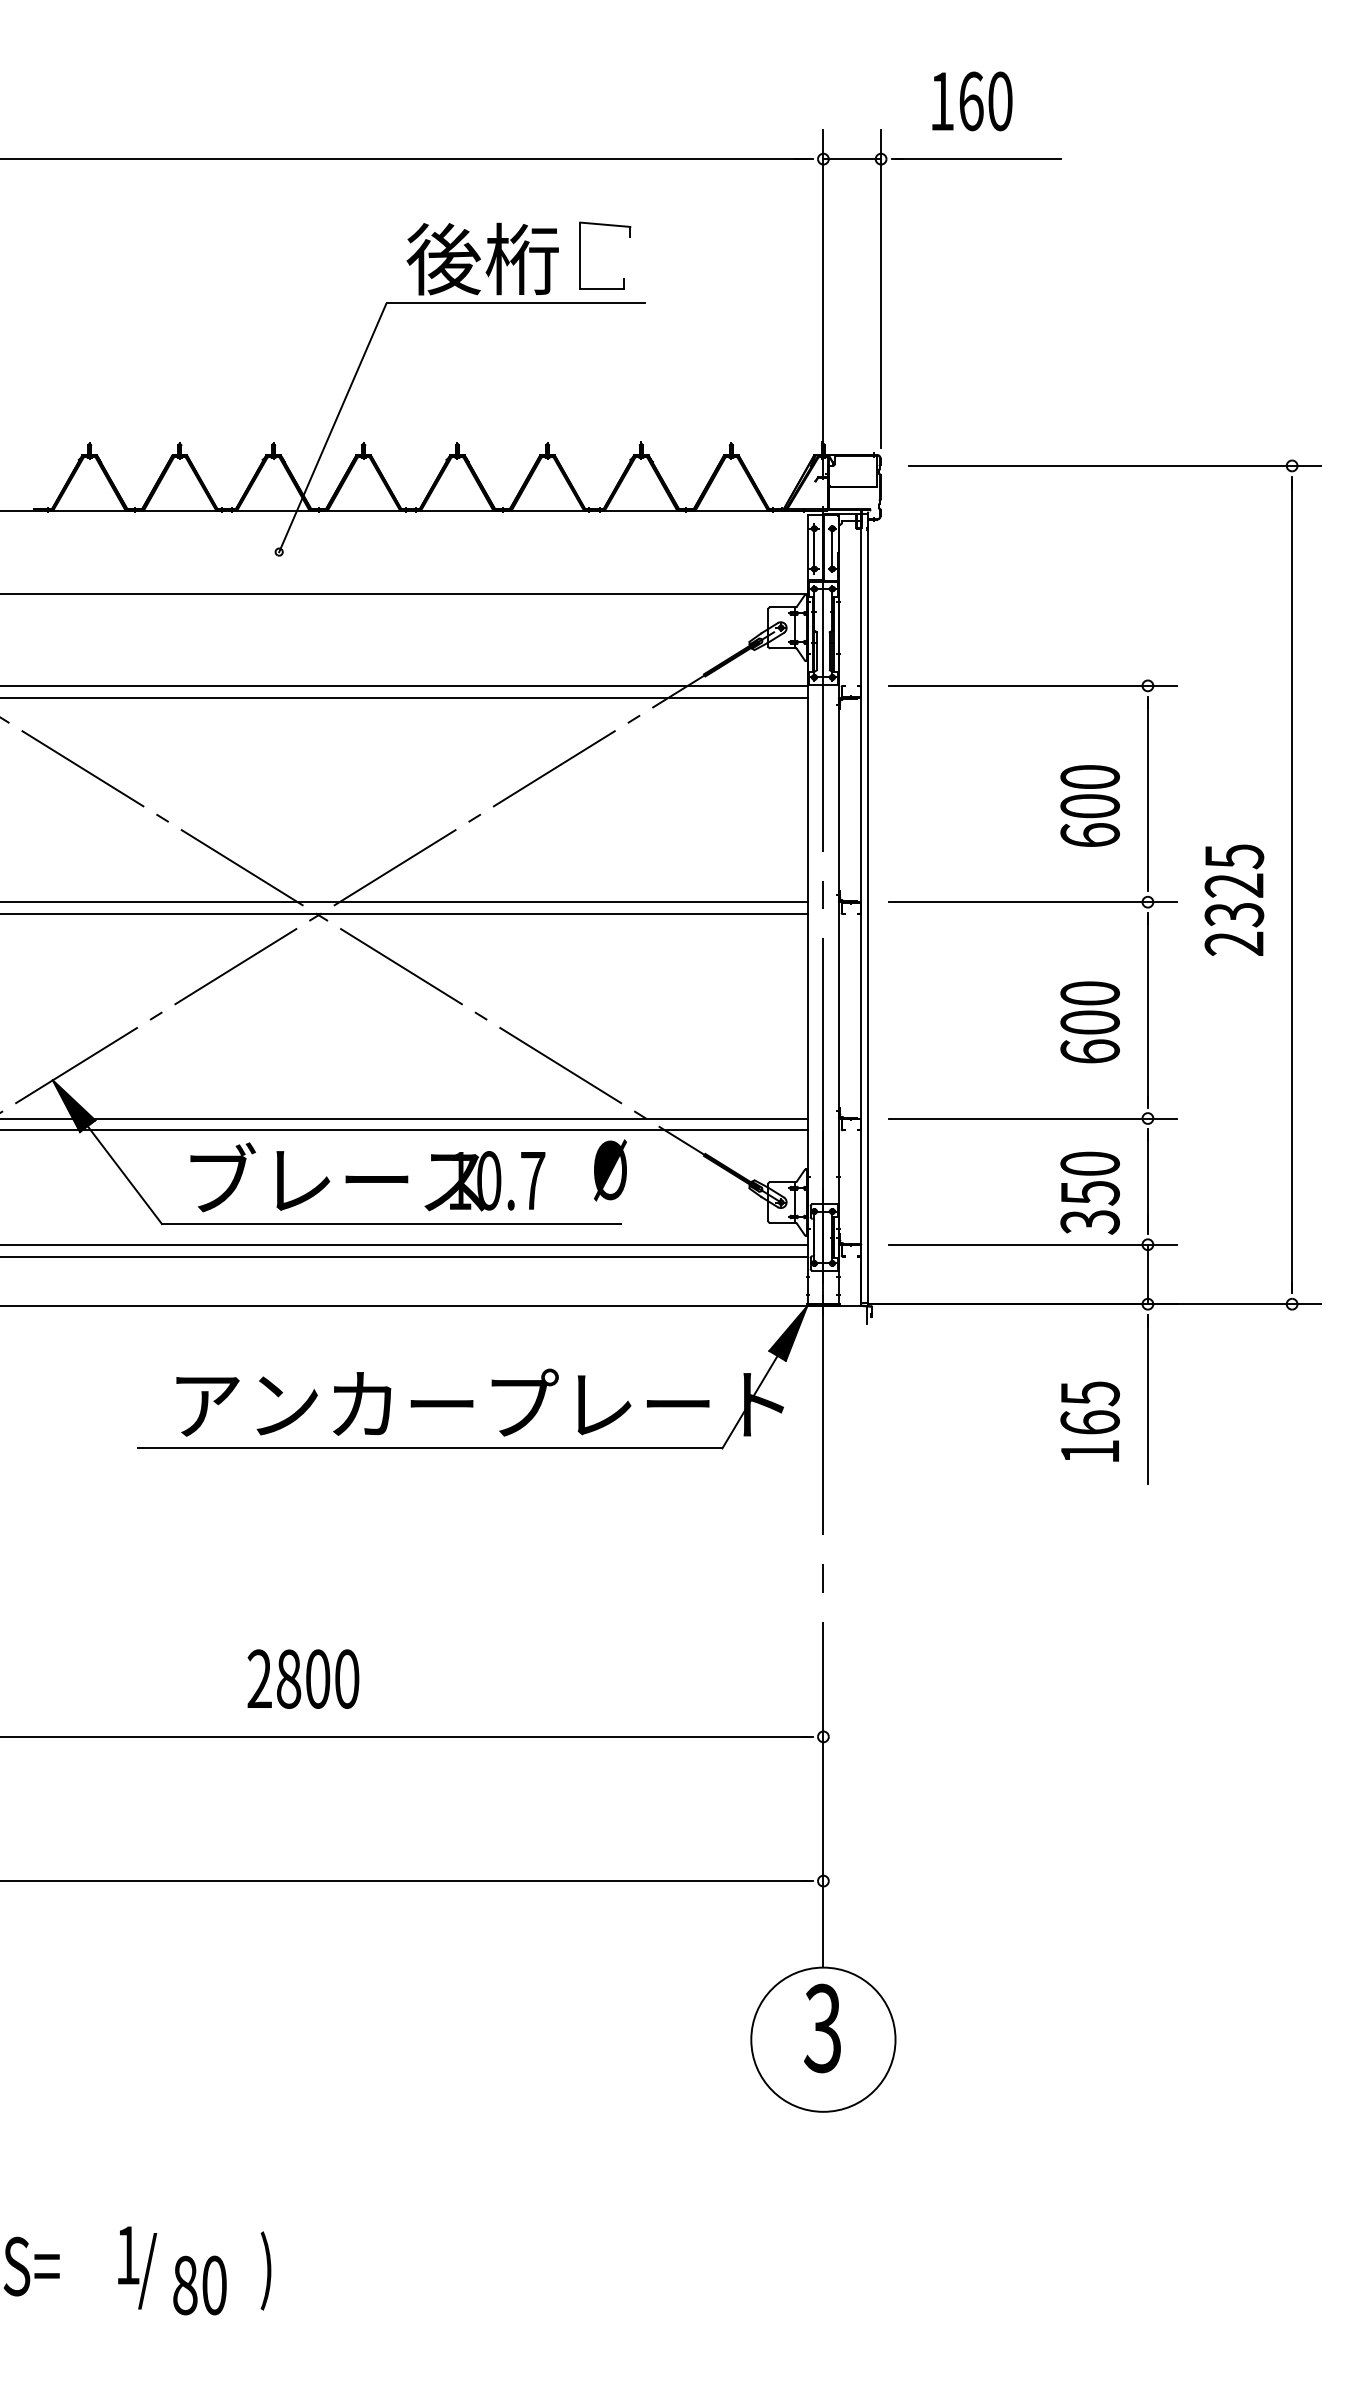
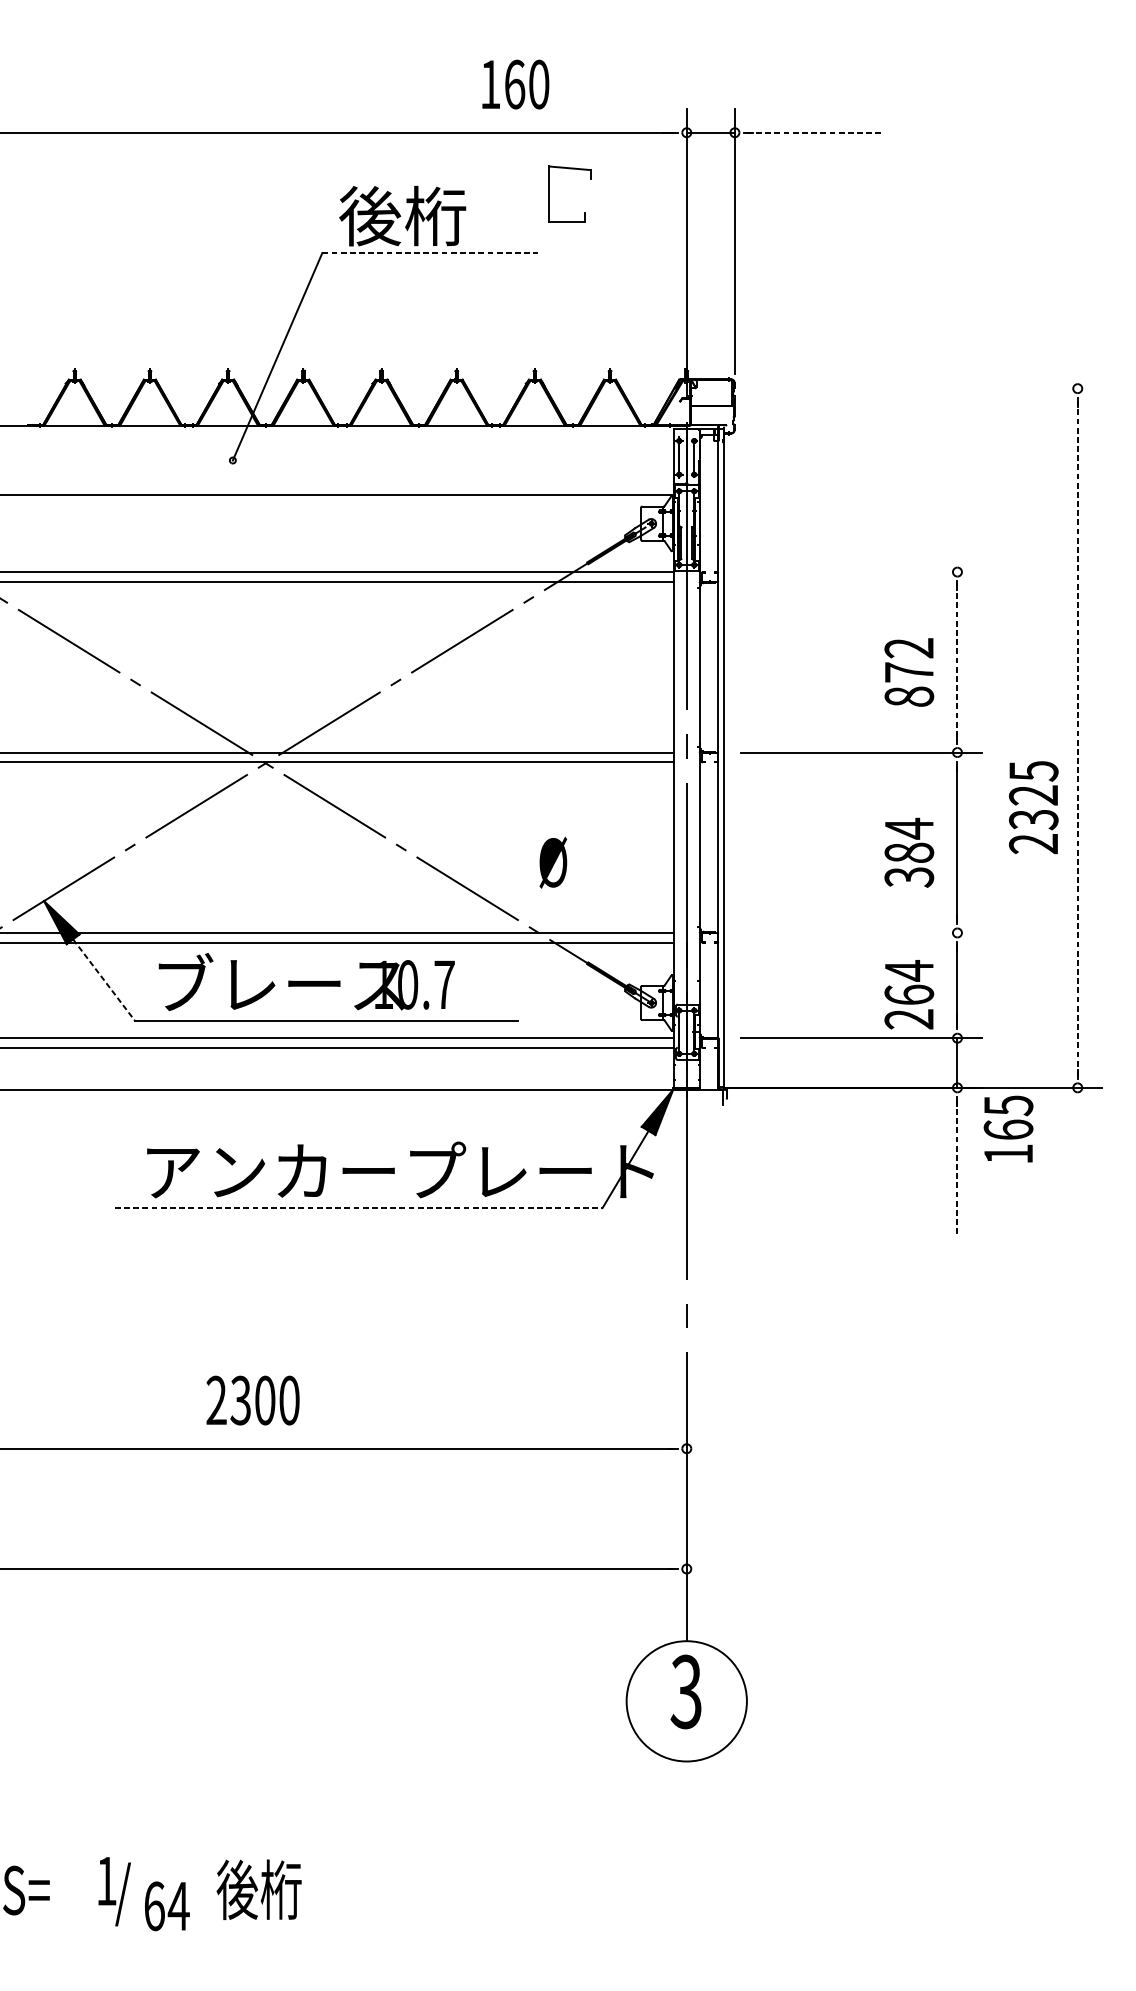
text: (972, 101) -> (515, 84), moved
line: (978, 159) -> (816, 133), solid -> dashed
part: (580, 255) -> (549, 193), moved
line: (516, 303) -> (430, 253), solid -> dashed
line: (1114, 465) -> (929, 388), removed
line: (1032, 685) -> (861, 571), removed
line: (1147, 794) -> (957, 662), solid -> dashed
text: (1089, 806) -> (908, 672), 600 -> 872
line: (1292, 885) -> (1078, 738), solid -> dashed
text: (1234, 899) -> (1033, 806), moved
text: (1089, 1022) -> (908, 852), 600 -> 384
line: (1032, 1118) -> (861, 932), removed
text: (610, 1170) -> (553, 862), moved
line: (125, 1175) -> (104, 980), solid -> dashed
text: (1089, 1192) -> (908, 994), 350 -> 264
line: (1147, 1401) -> (957, 1168), solid -> dashed
text: (1089, 1421) -> (1007, 1128), moved
line: (430, 1448) -> (359, 1208), solid -> dashed
text: (288, 1678) -> (240, 1400), 2800 -> 2300
text: (310, 2269) -> (258, 1892), ) -> 後桁
text: (200, 2285) -> (167, 1906), 80 -> 64

